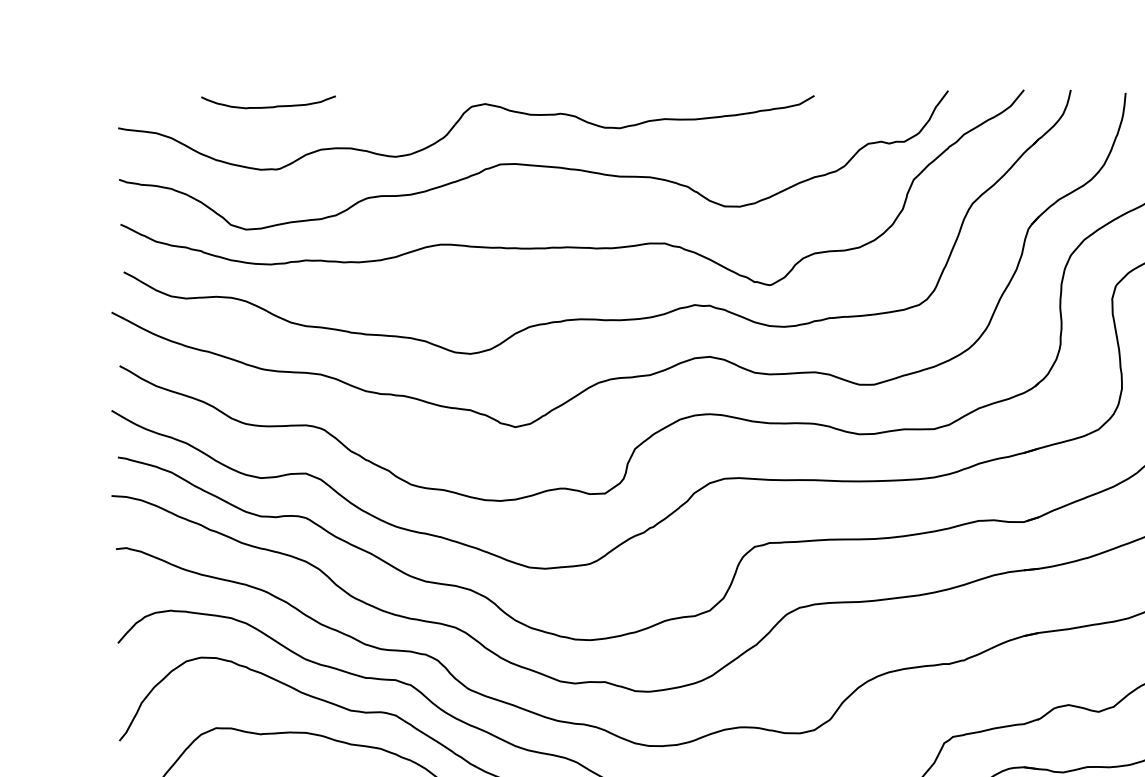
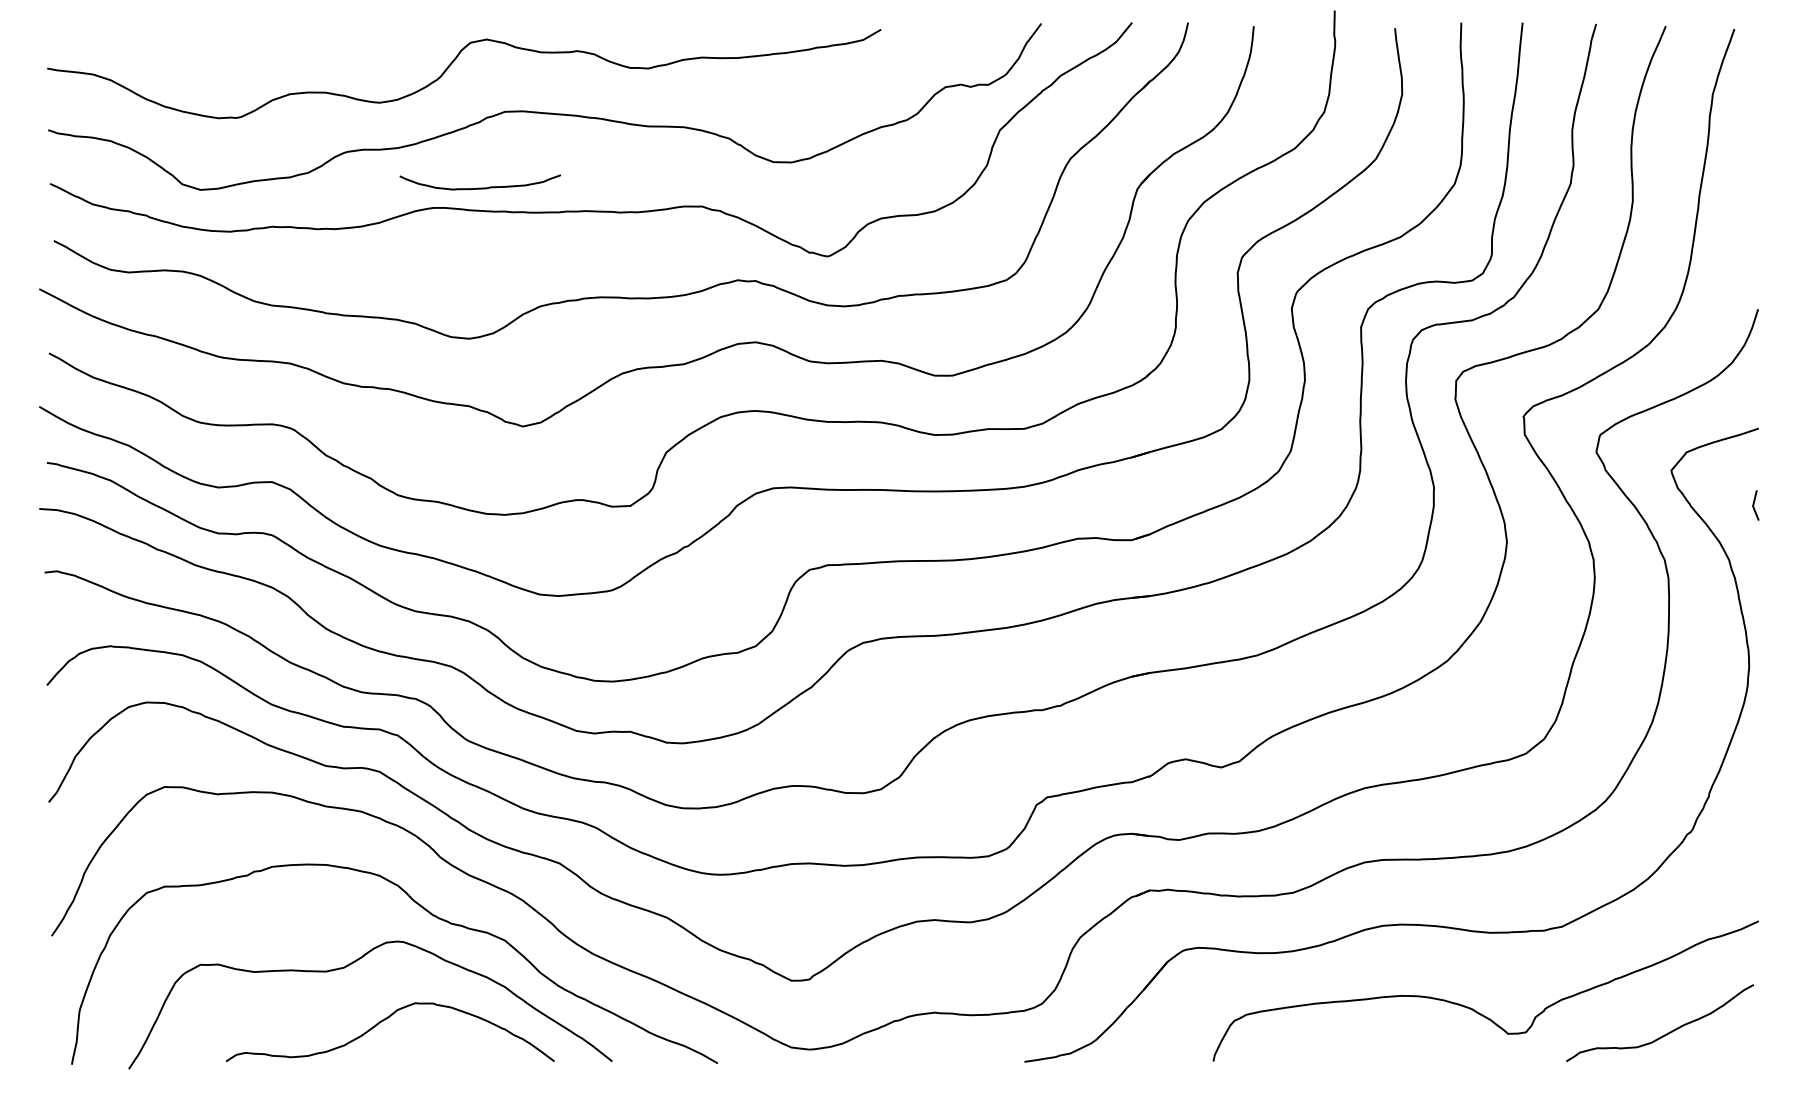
curve: (267, 106) -> (479, 187), moved

